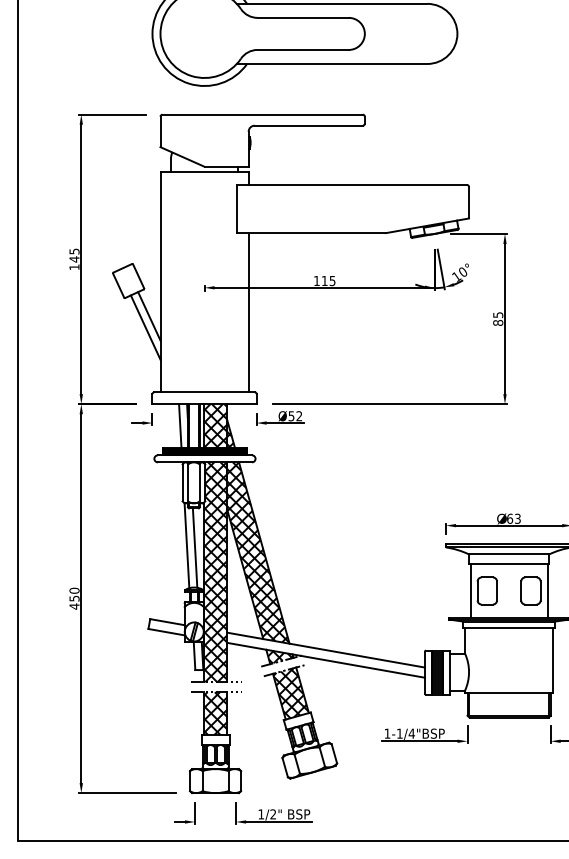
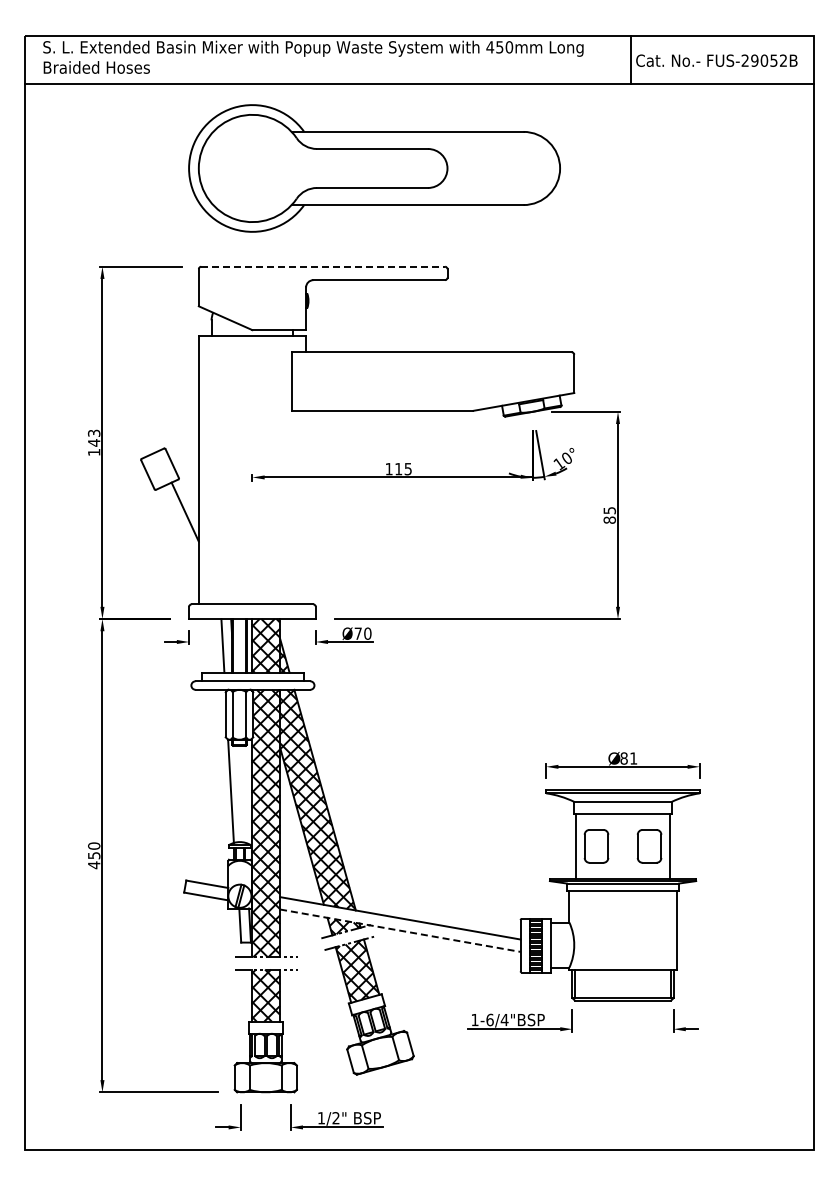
line: (262, 114) -> (323, 266), solid -> dashed
text: (73, 250) -> (93, 432), 145 -> 143
line: (248, 312) -> (306, 507), removed
line: (145, 327) -> (180, 525), removed
text: (295, 416) -> (362, 633), Ø52 -> Ø70
hatch: (204, 451) -> (252, 676), removed
text: (513, 518) -> (628, 758), 63 -> 81
line: (194, 547) -> (240, 793), removed
line: (326, 660) -> (400, 930), solid -> dashed
text: (399, 733) -> (489, 1019), 1-1/4"BSP -> 1-6/4"BSP

